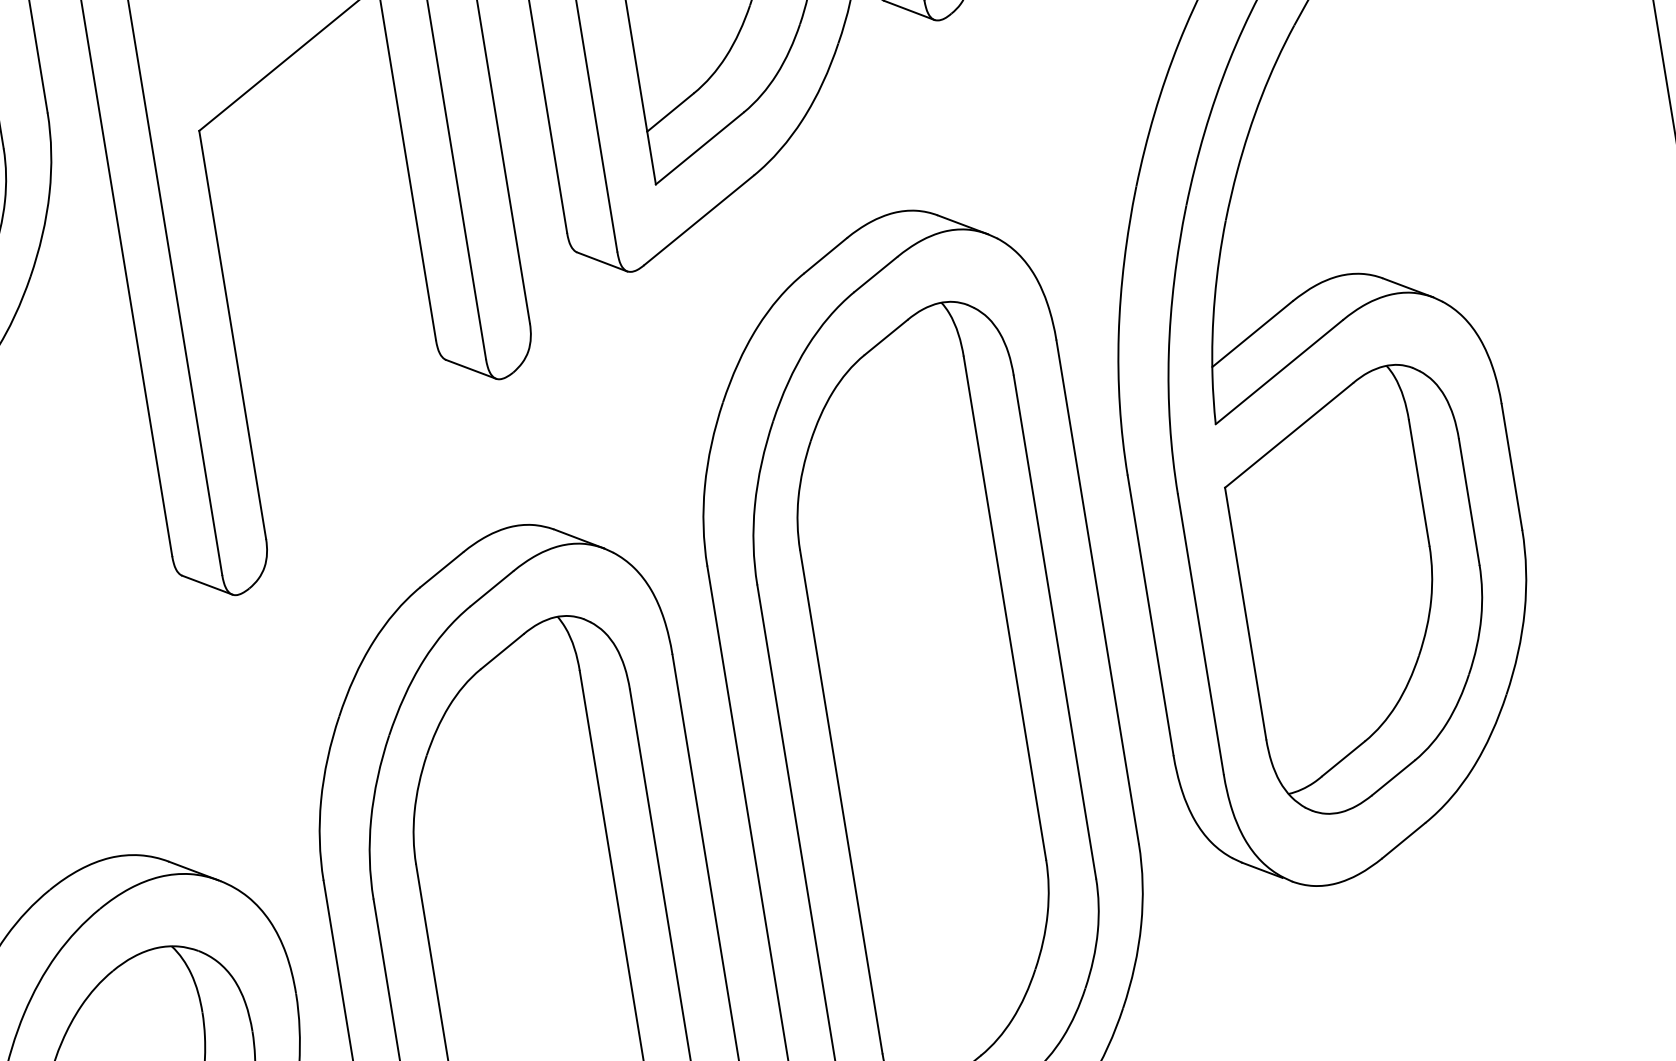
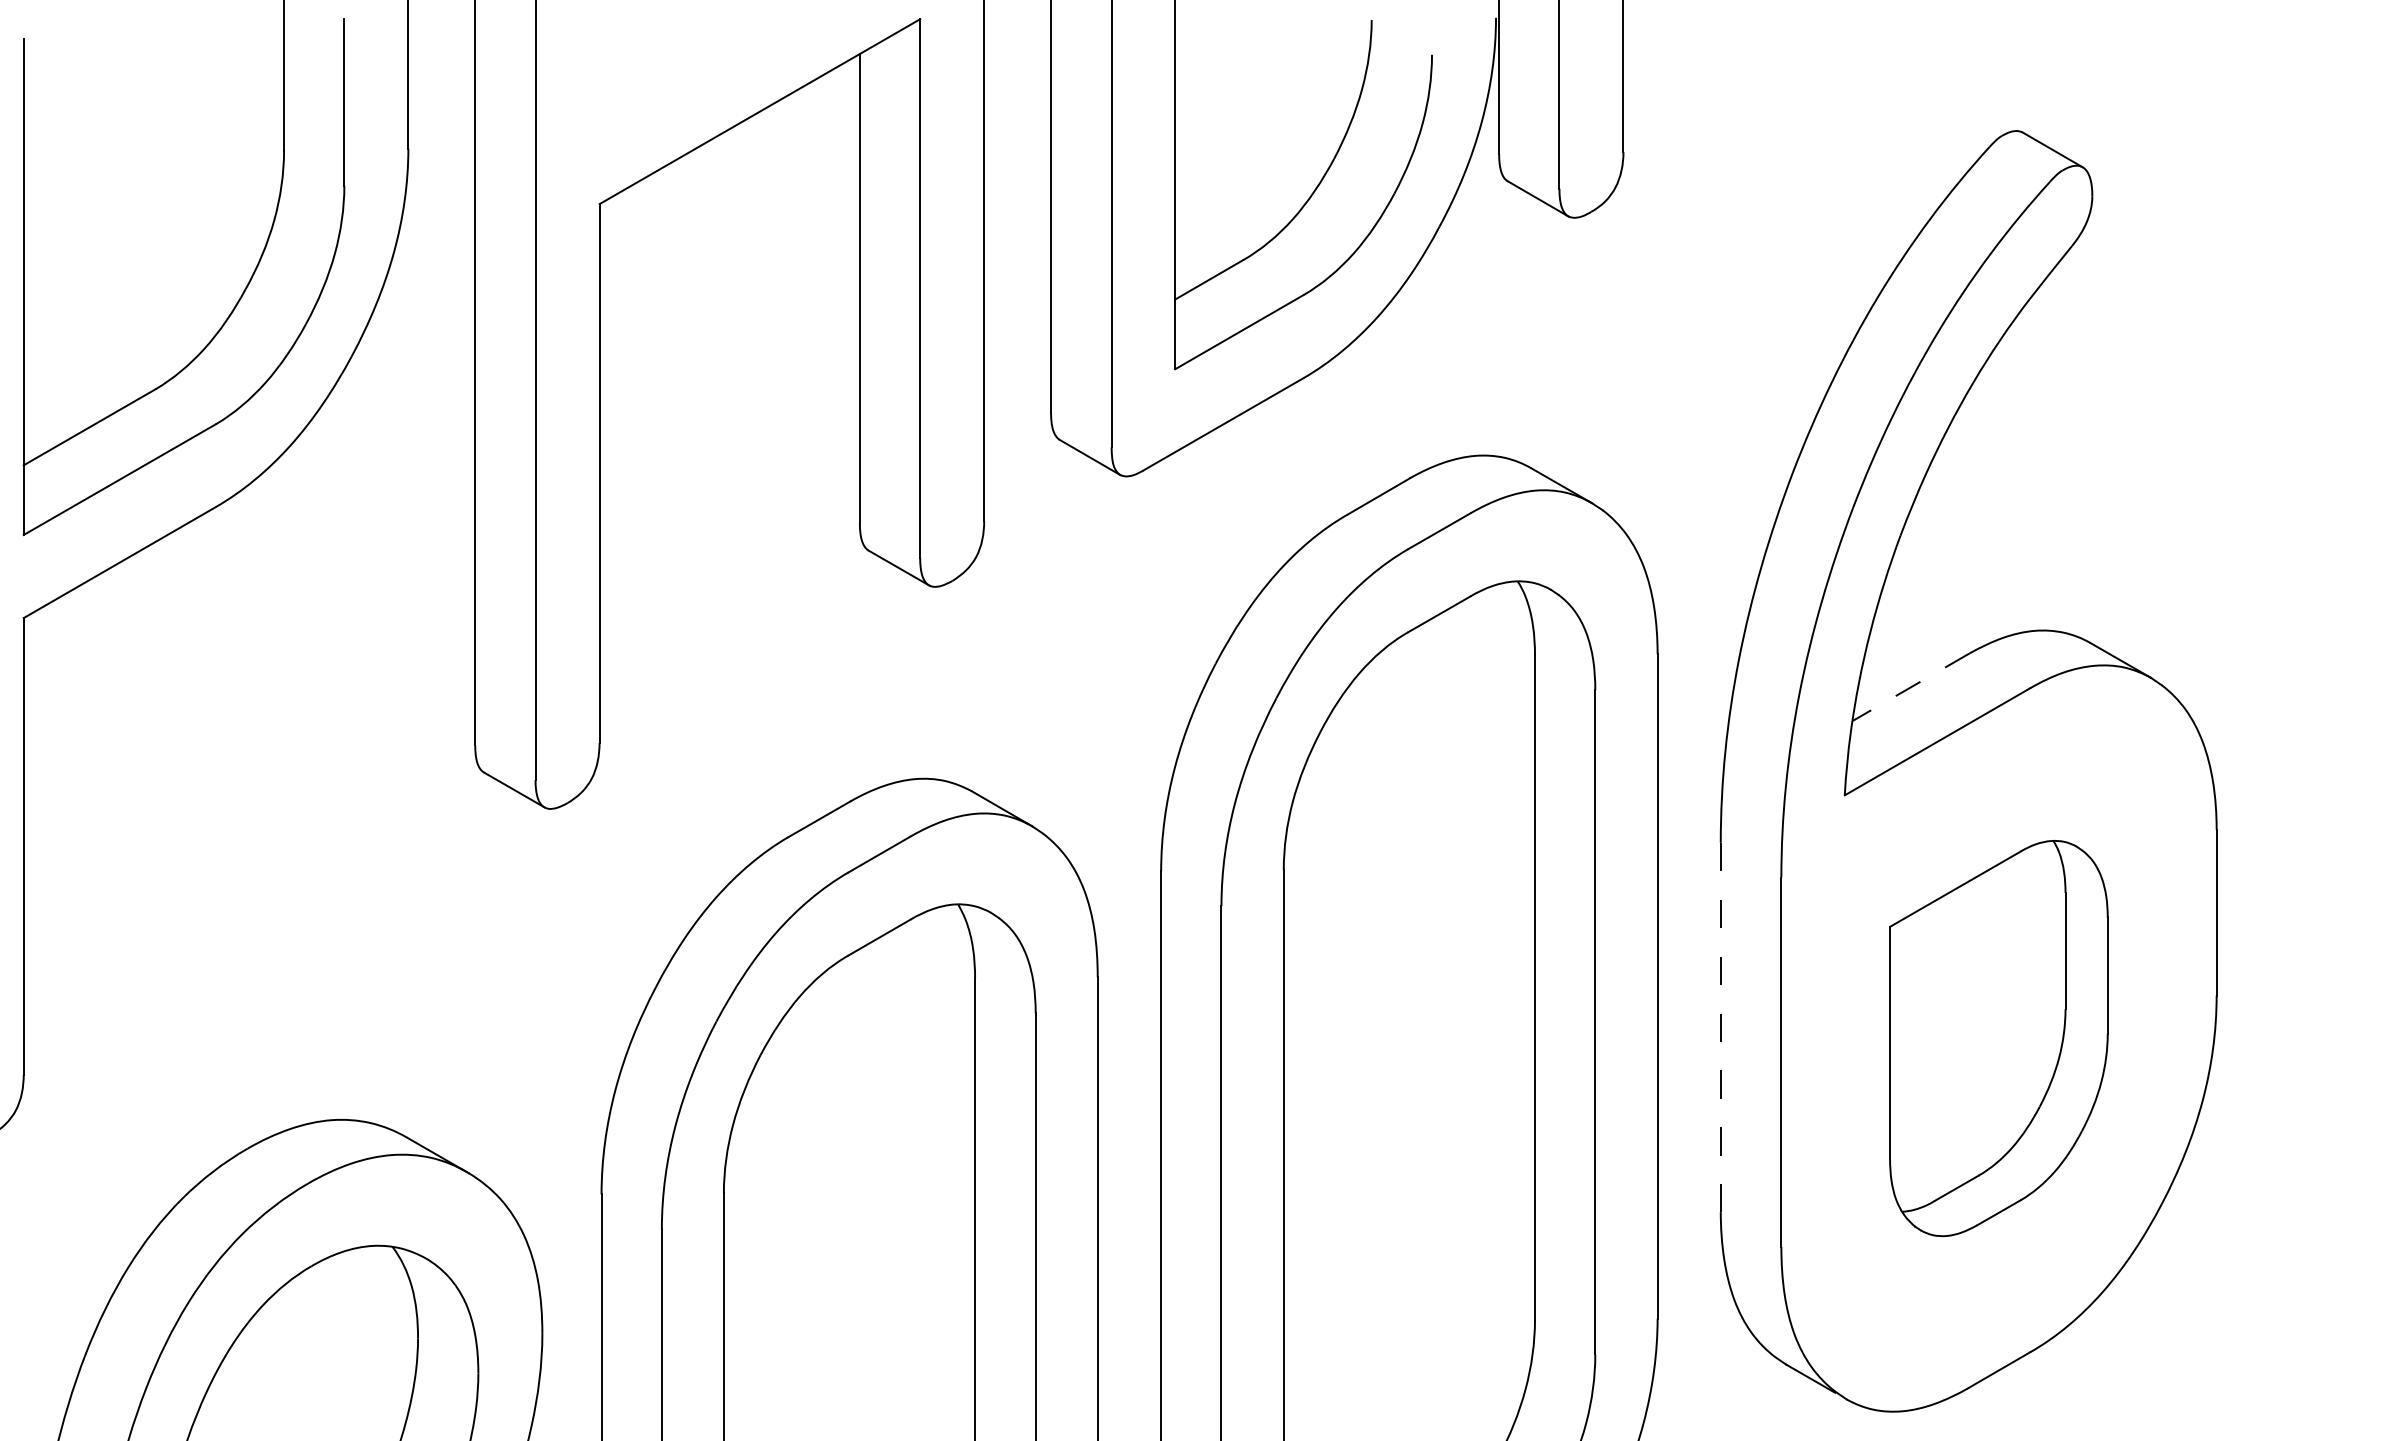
line: (1252, 334) -> (1911, 687), solid -> dashed
part: (1362, 589) -> (1998, 1038), size x0.7
line: (1150, 615) -> (1720, 1027), solid -> dashed

